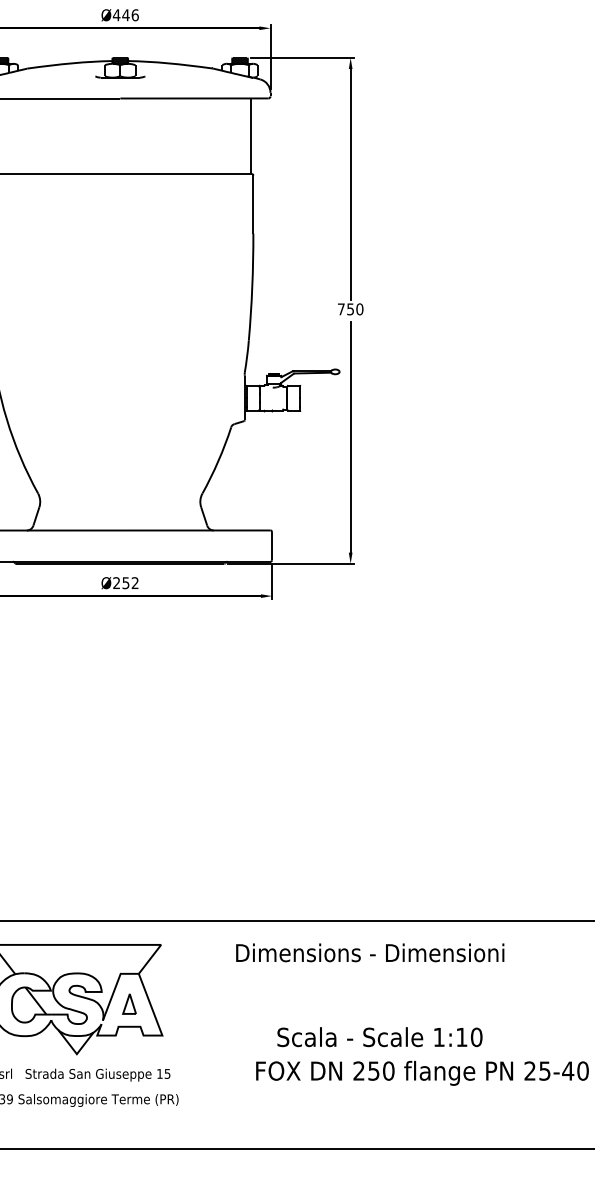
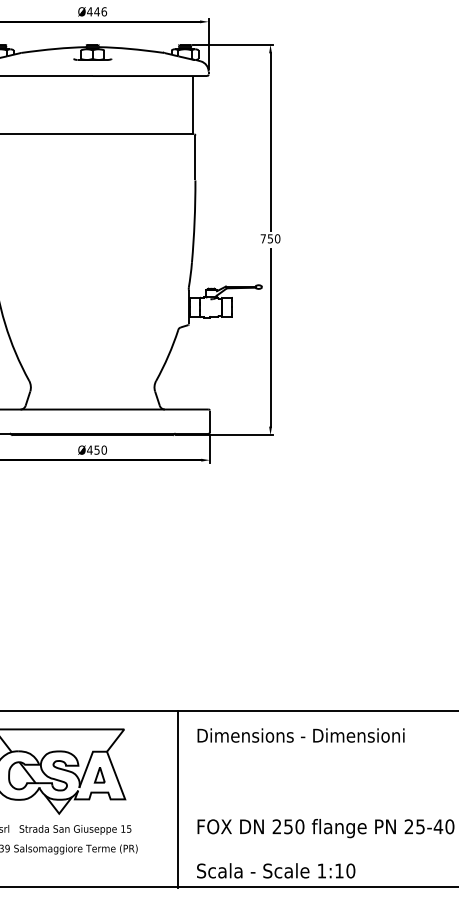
text: (125, 583) -> (96, 450), Ø252 -> Ø450
text: (370, 952) -> (301, 735), moved
line: (230, 1035) -> (177, 799), added
text: (379, 1037) -> (275, 871), moved

